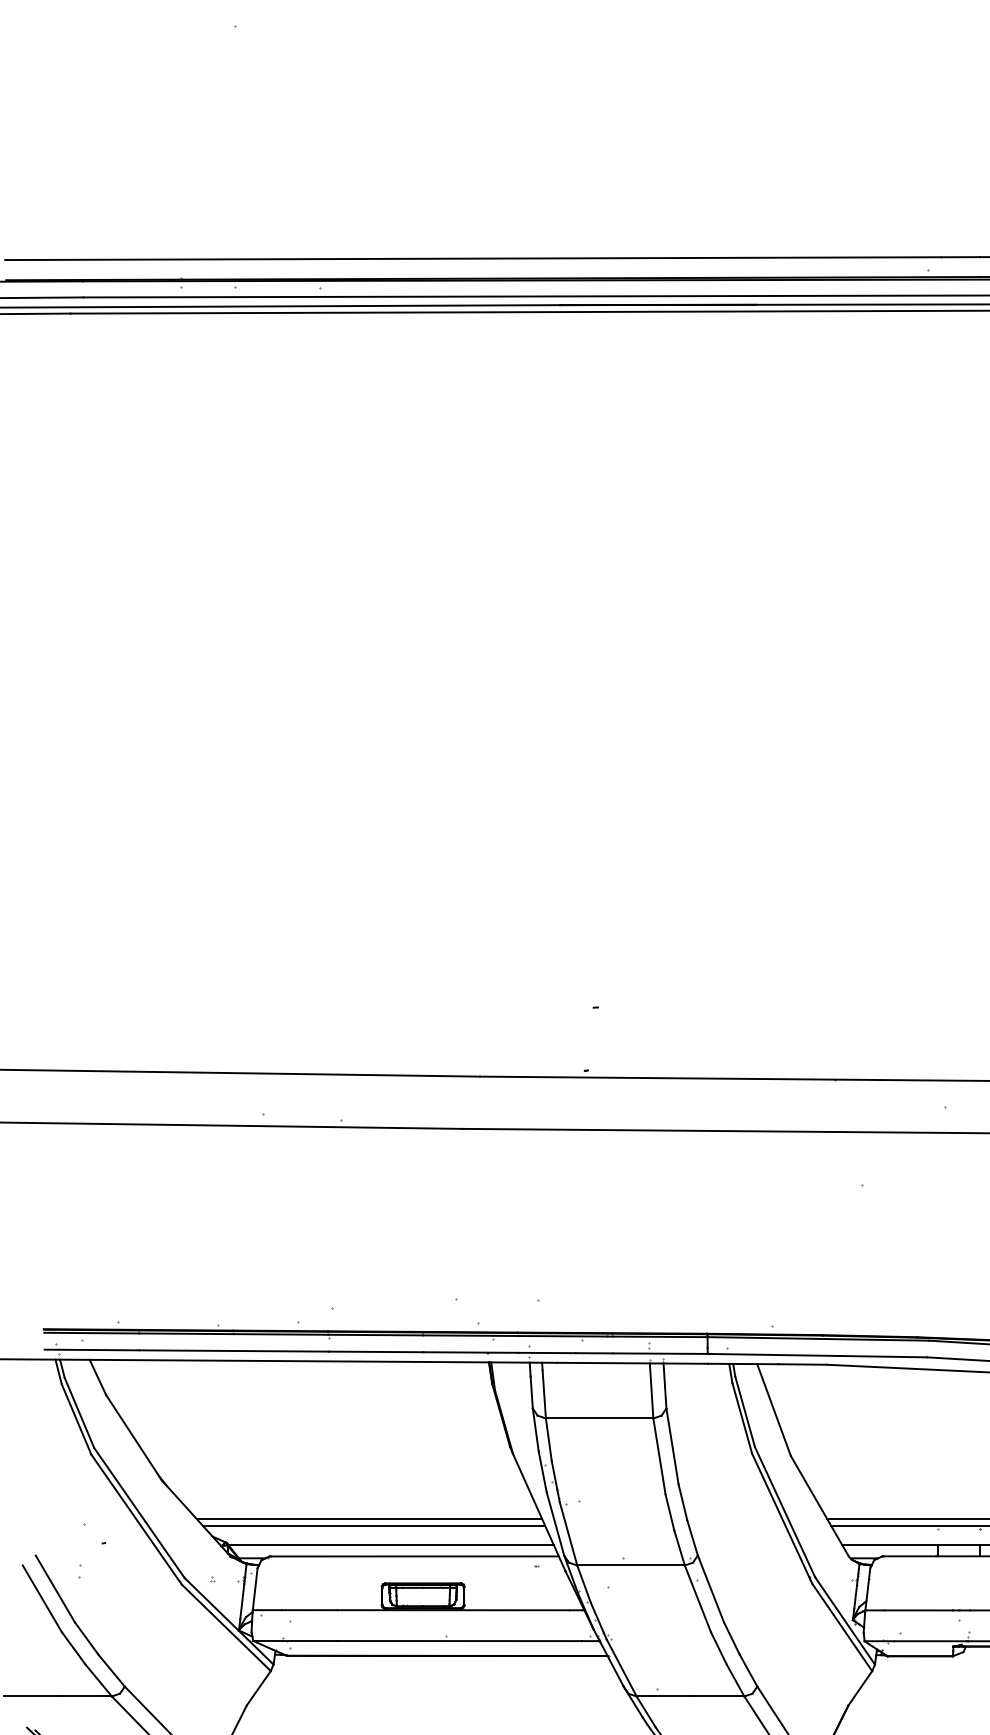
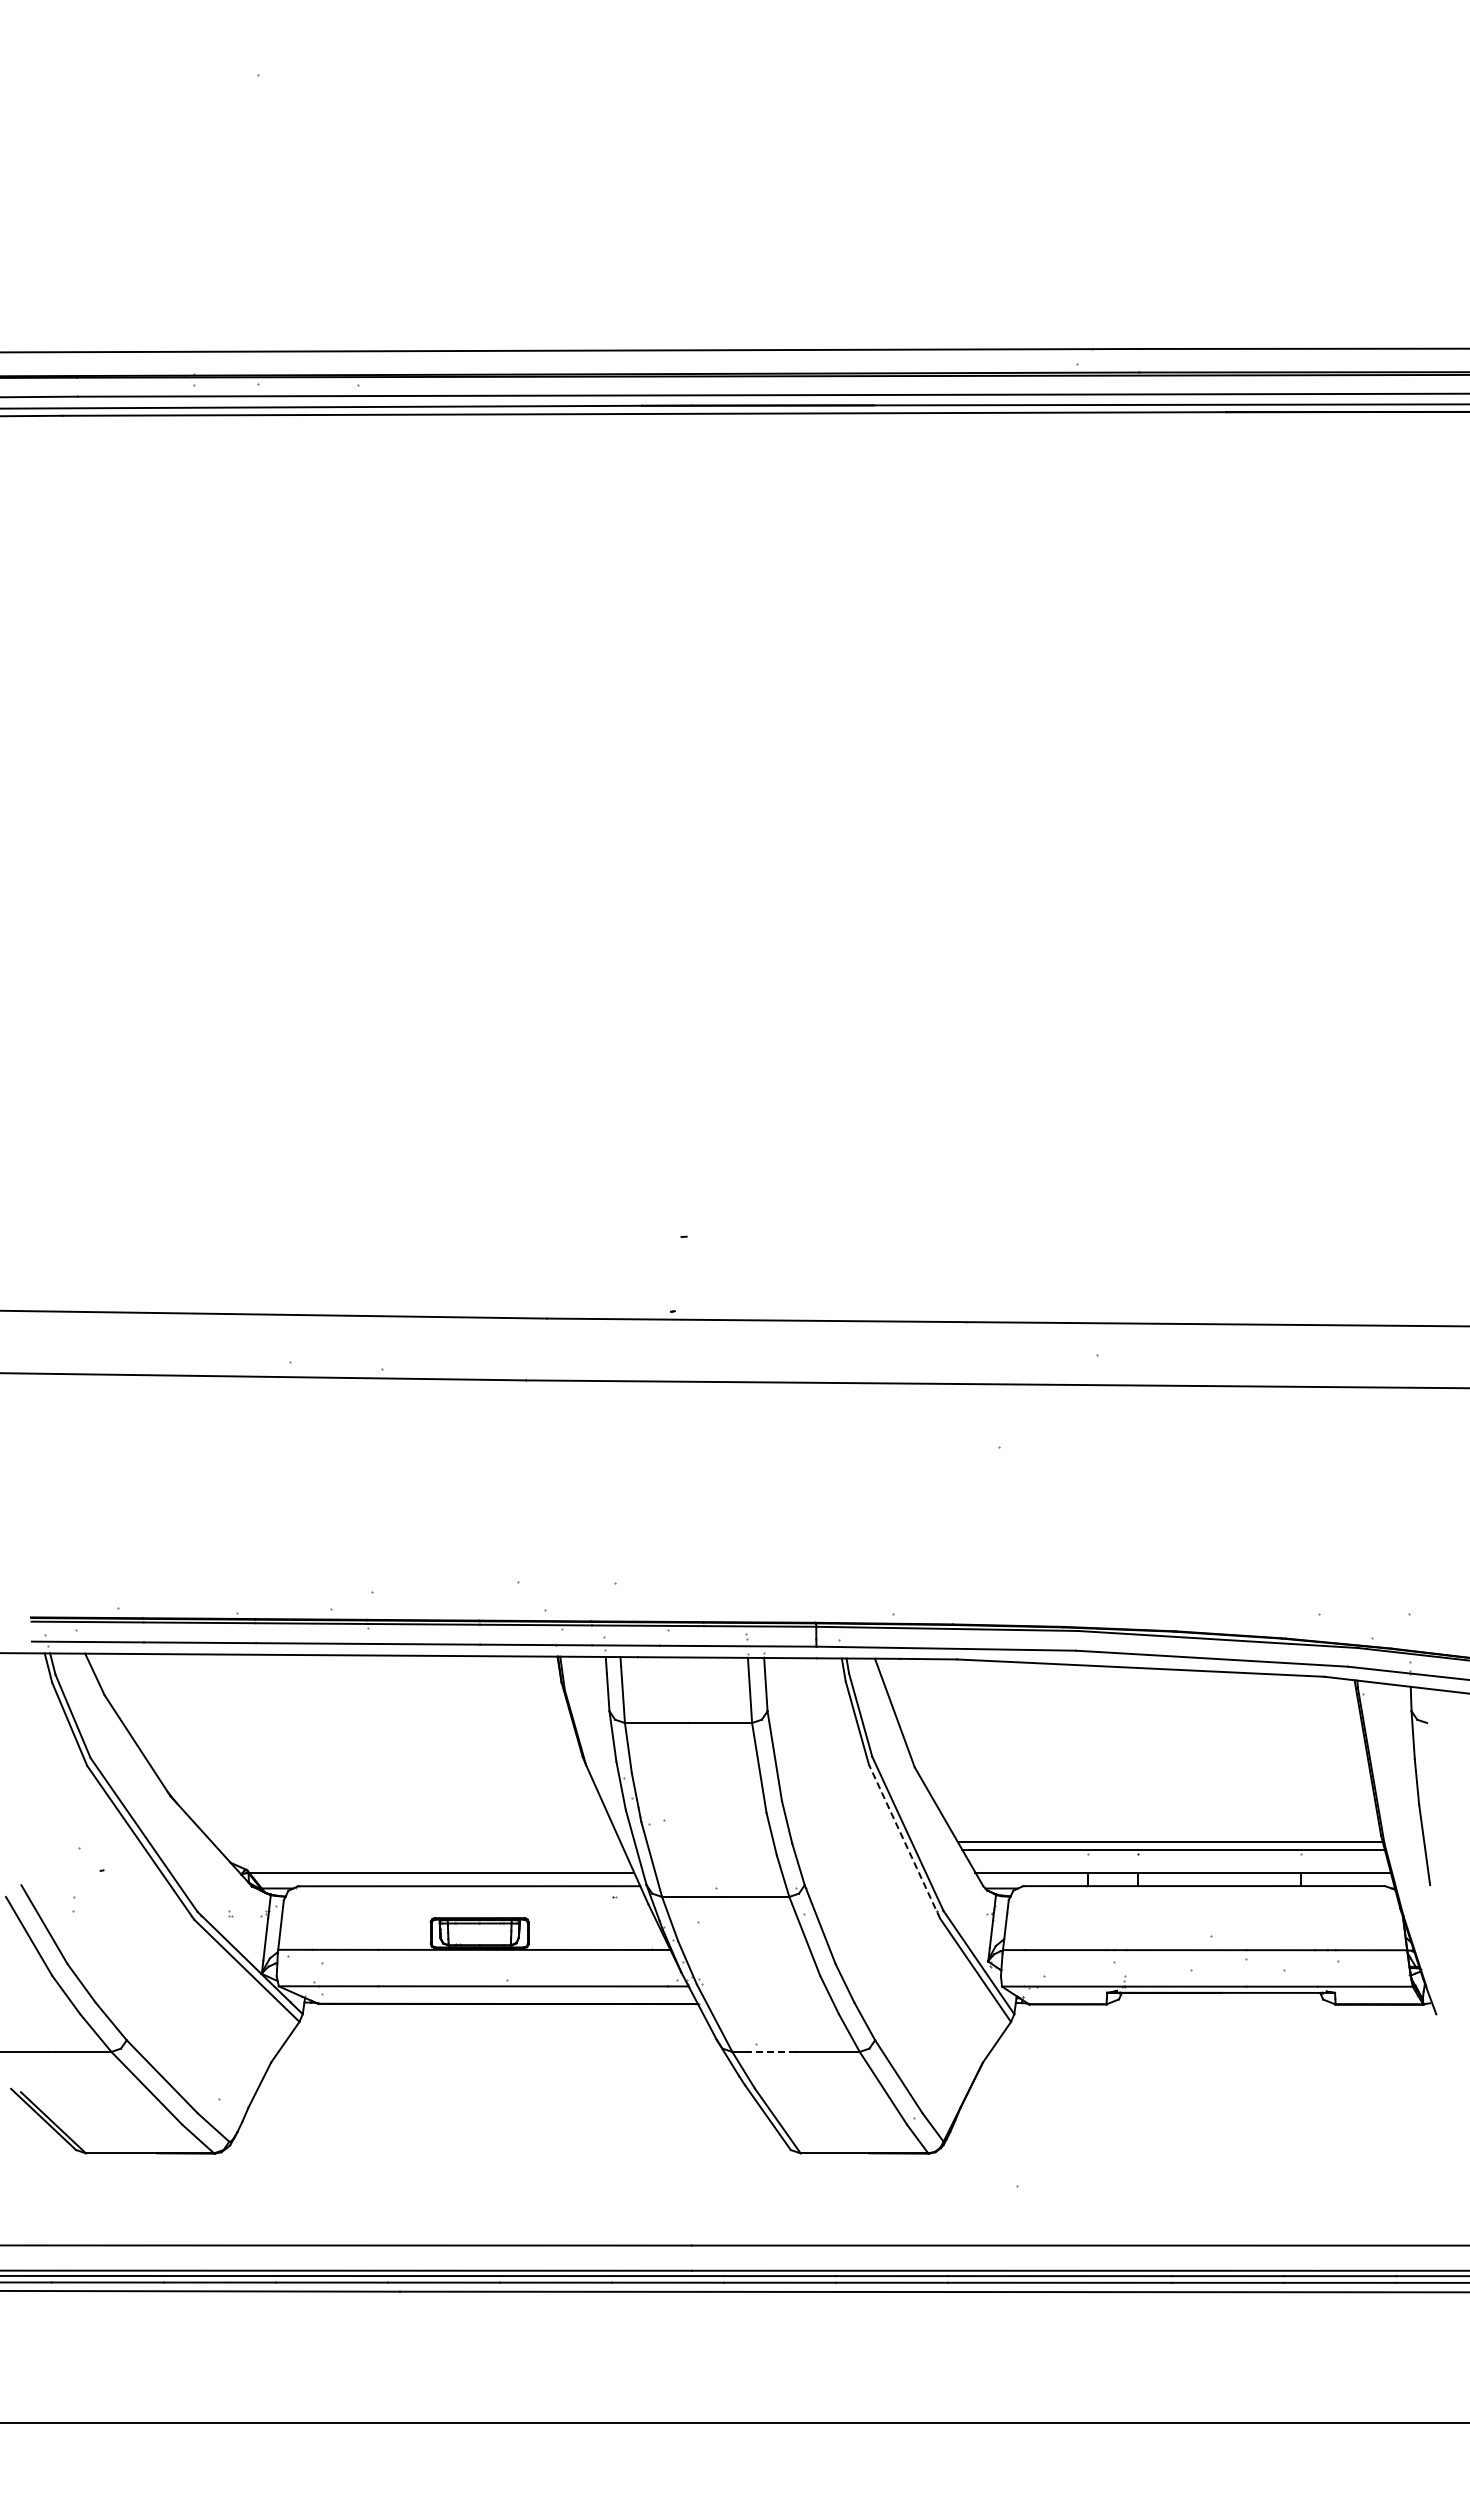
line: (368, 1518) -> (415, 1841), removed
line: (782, 1518) -> (904, 1841), solid -> dashed
line: (373, 1525) -> (421, 1849), removed
line: (669, 1696) -> (771, 2051), solid -> dashed

